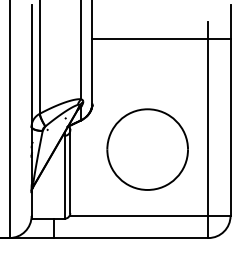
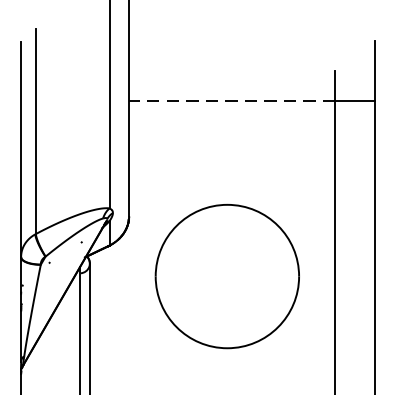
line: (149, 39) -> (230, 102), solid -> dashed
part: (147, 149) -> (227, 276), moved

